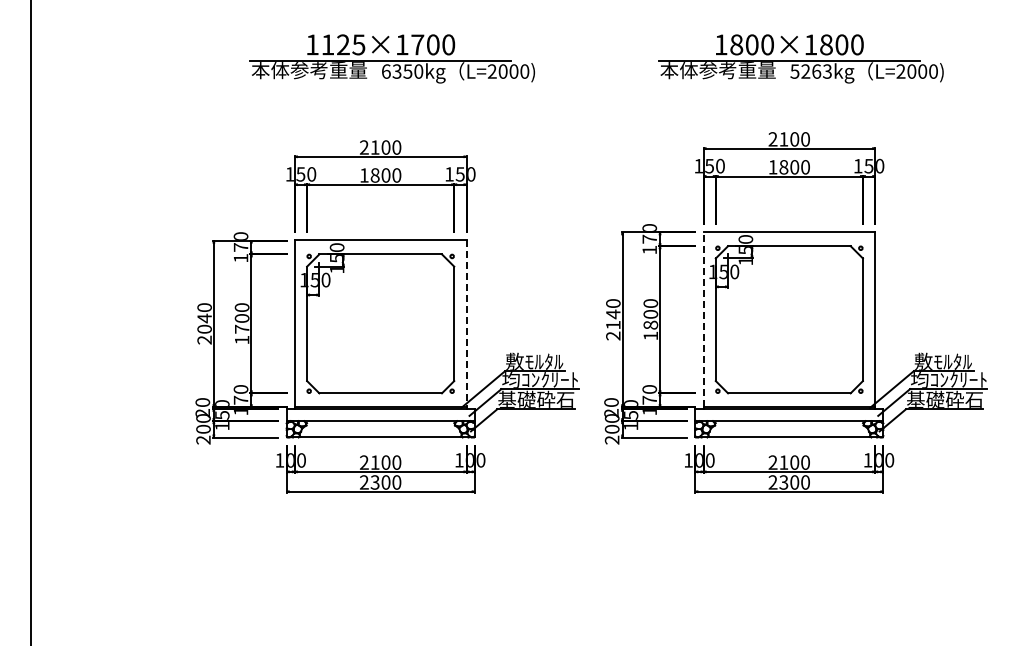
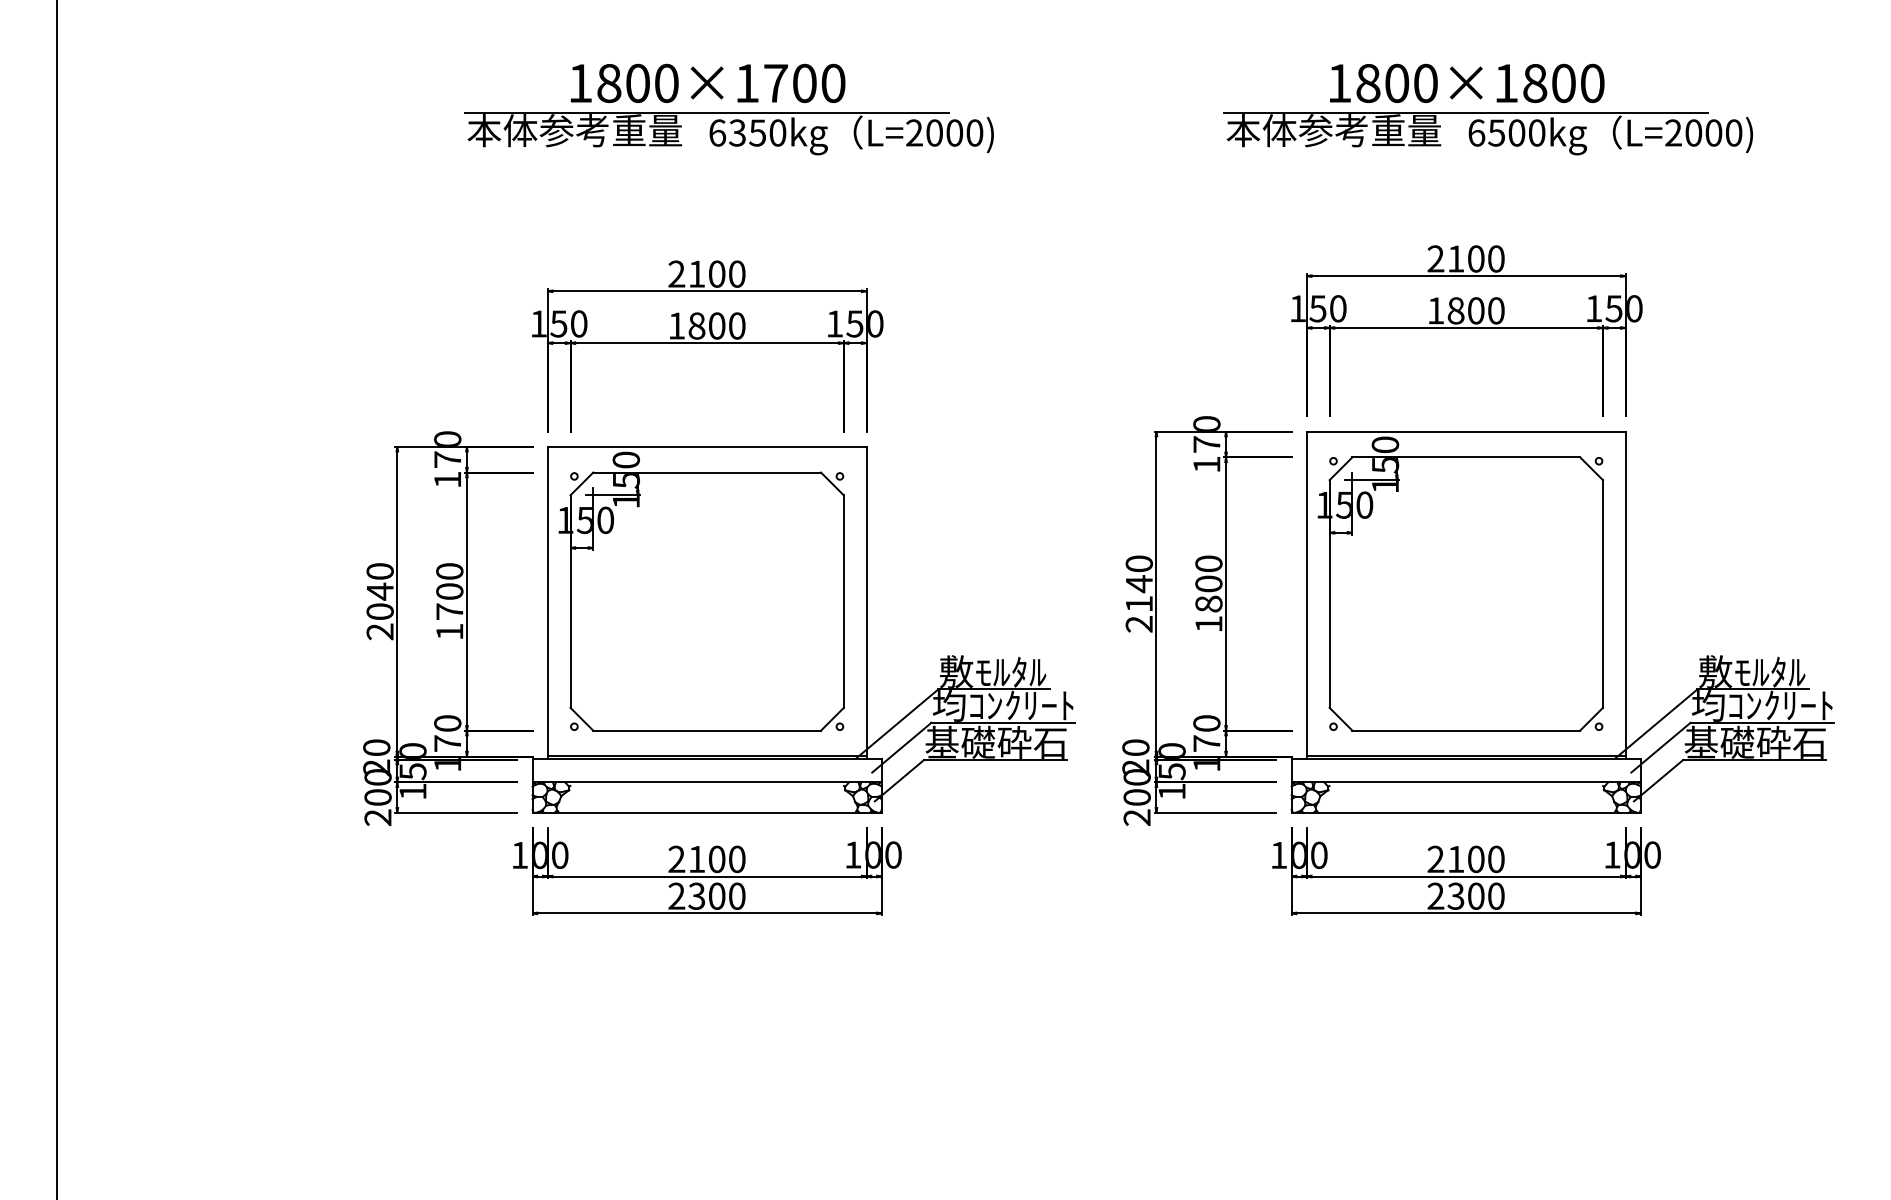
text: (343, 44) -> (638, 82), 1125×1700 -> 1800×1700
text: (810, 71) -> (1505, 132), 5263kg -> 6500kg
line: (703, 319) -> (1306, 593), dashed -> solid
line: (466, 324) -> (866, 602), dashed -> solid

